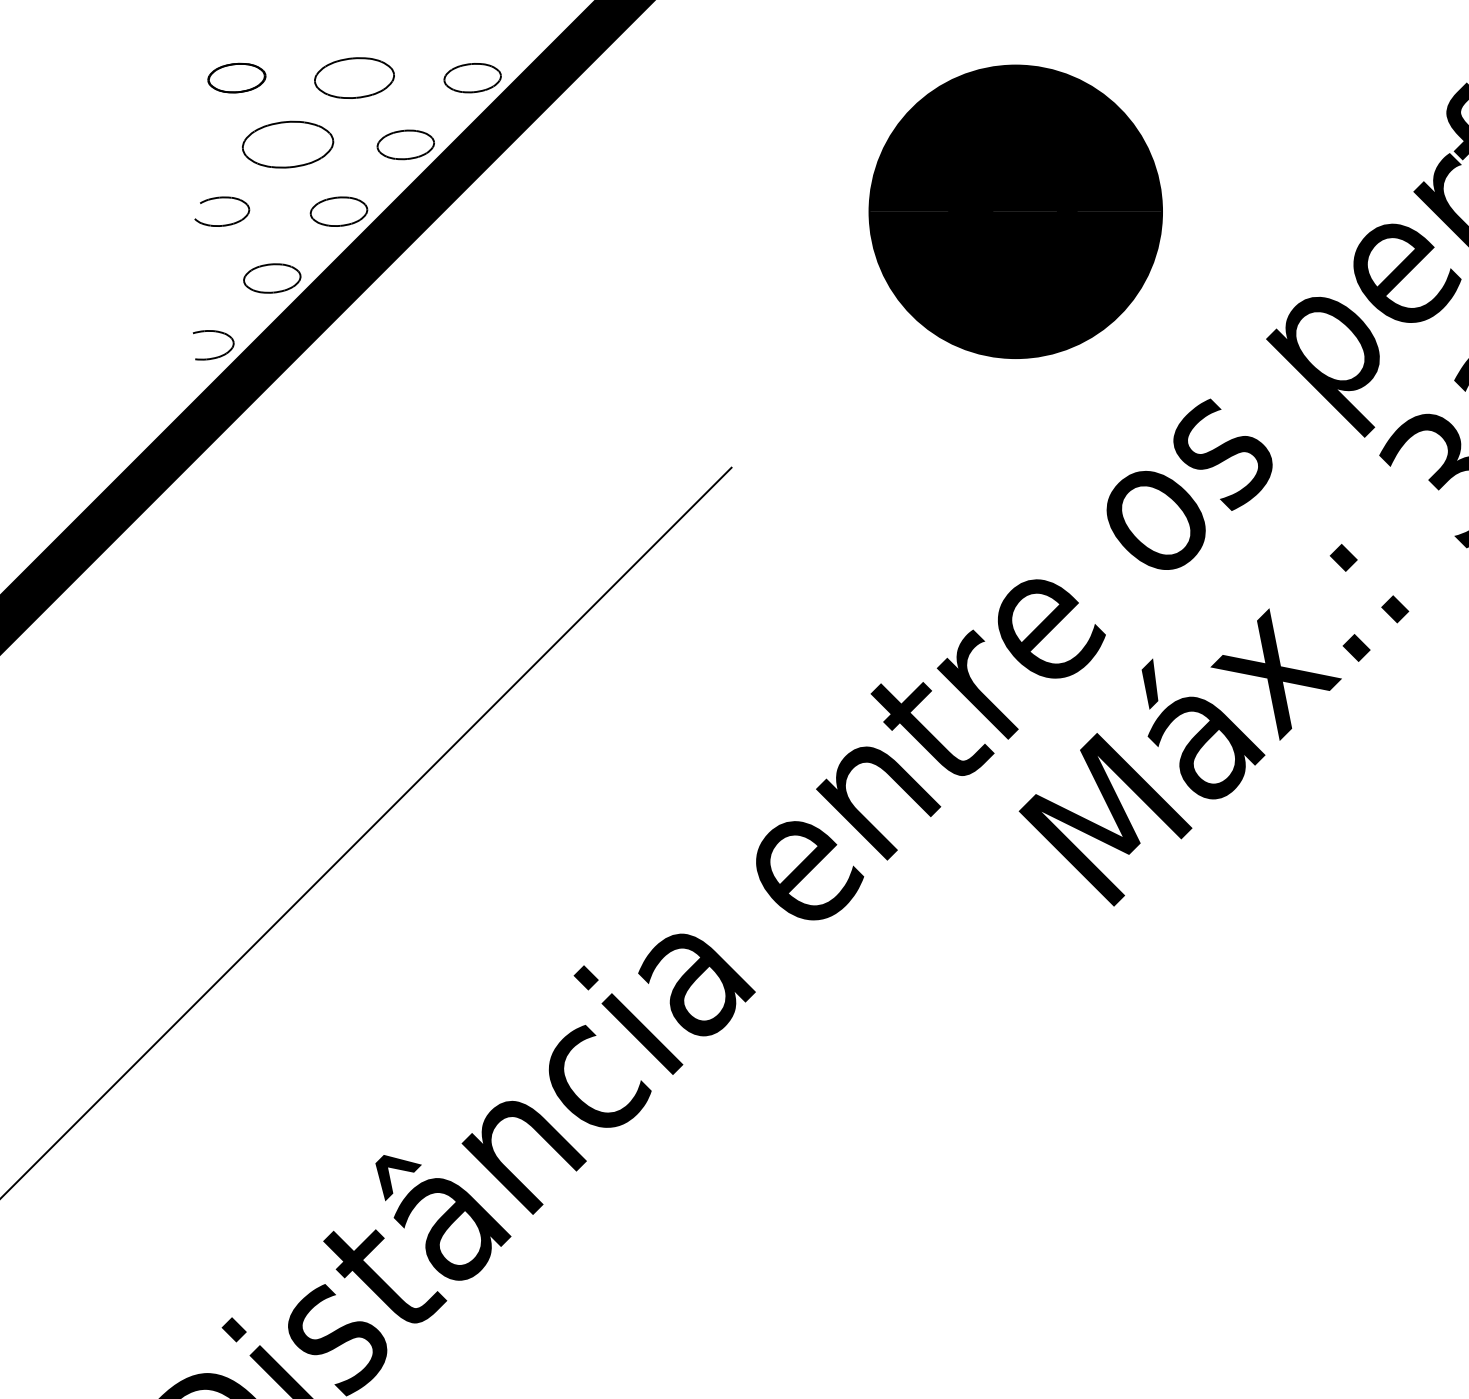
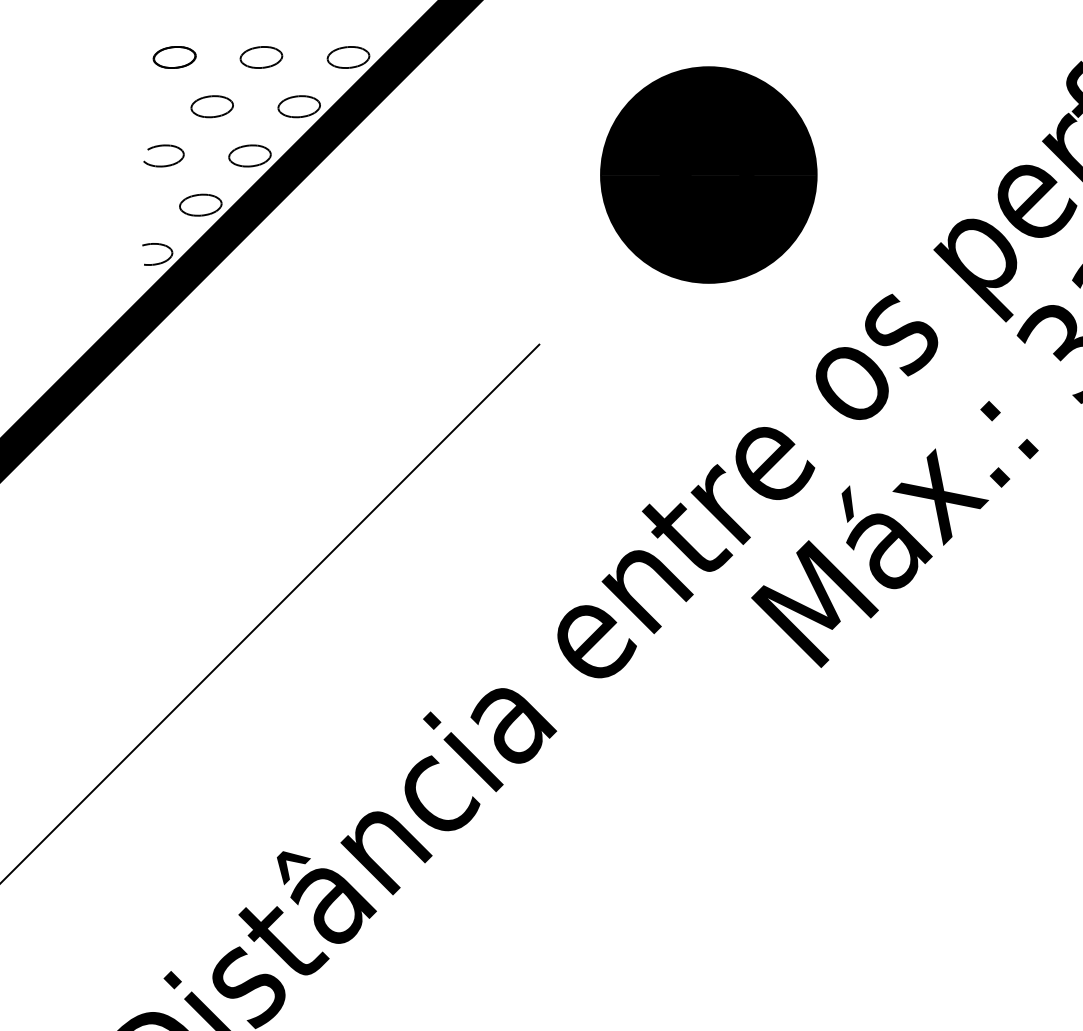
part: (354, 78) -> (261, 57), size x0.71
part: (286, 144) -> (211, 106), size x0.62
part: (1015, 211) -> (708, 174), moved

